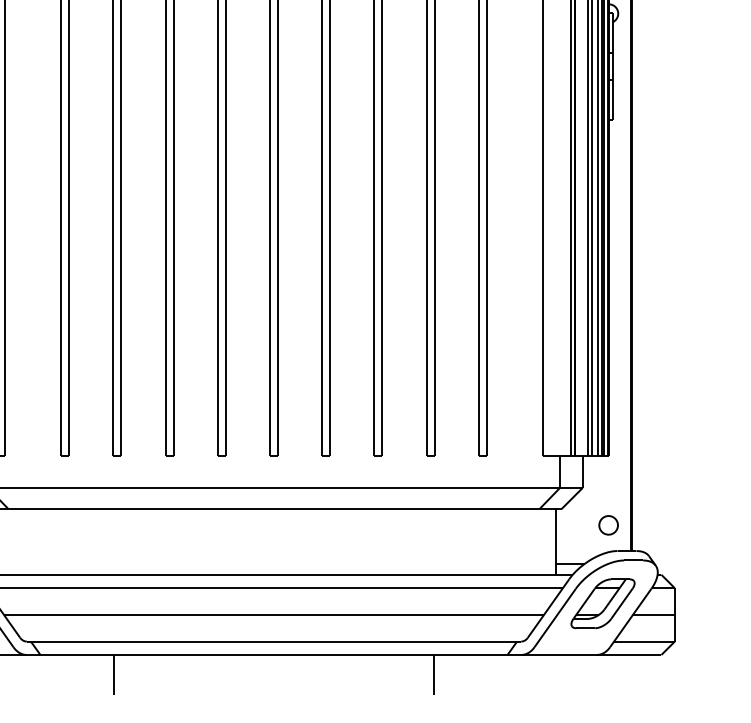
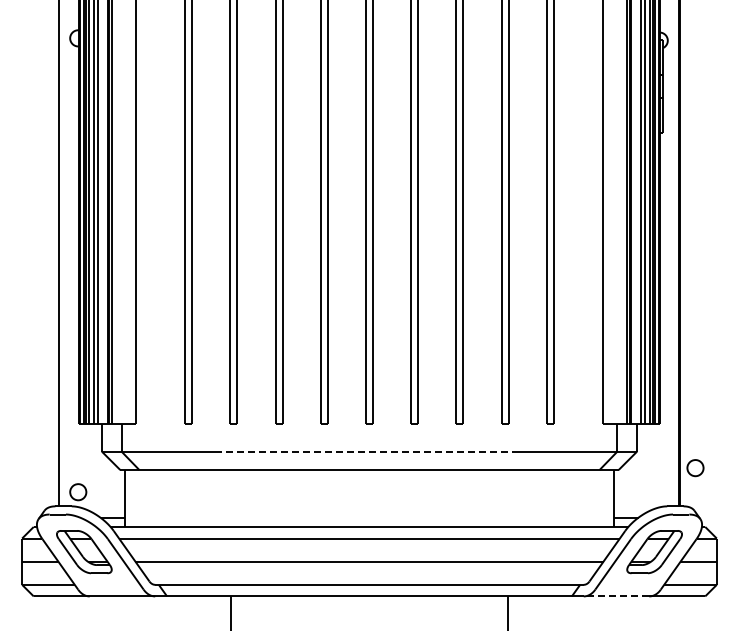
line: (274, 487) -> (369, 451), solid -> dashed
part: (608, 525) -> (695, 468), moved
line: (559, 655) -> (616, 596), solid -> dashed

